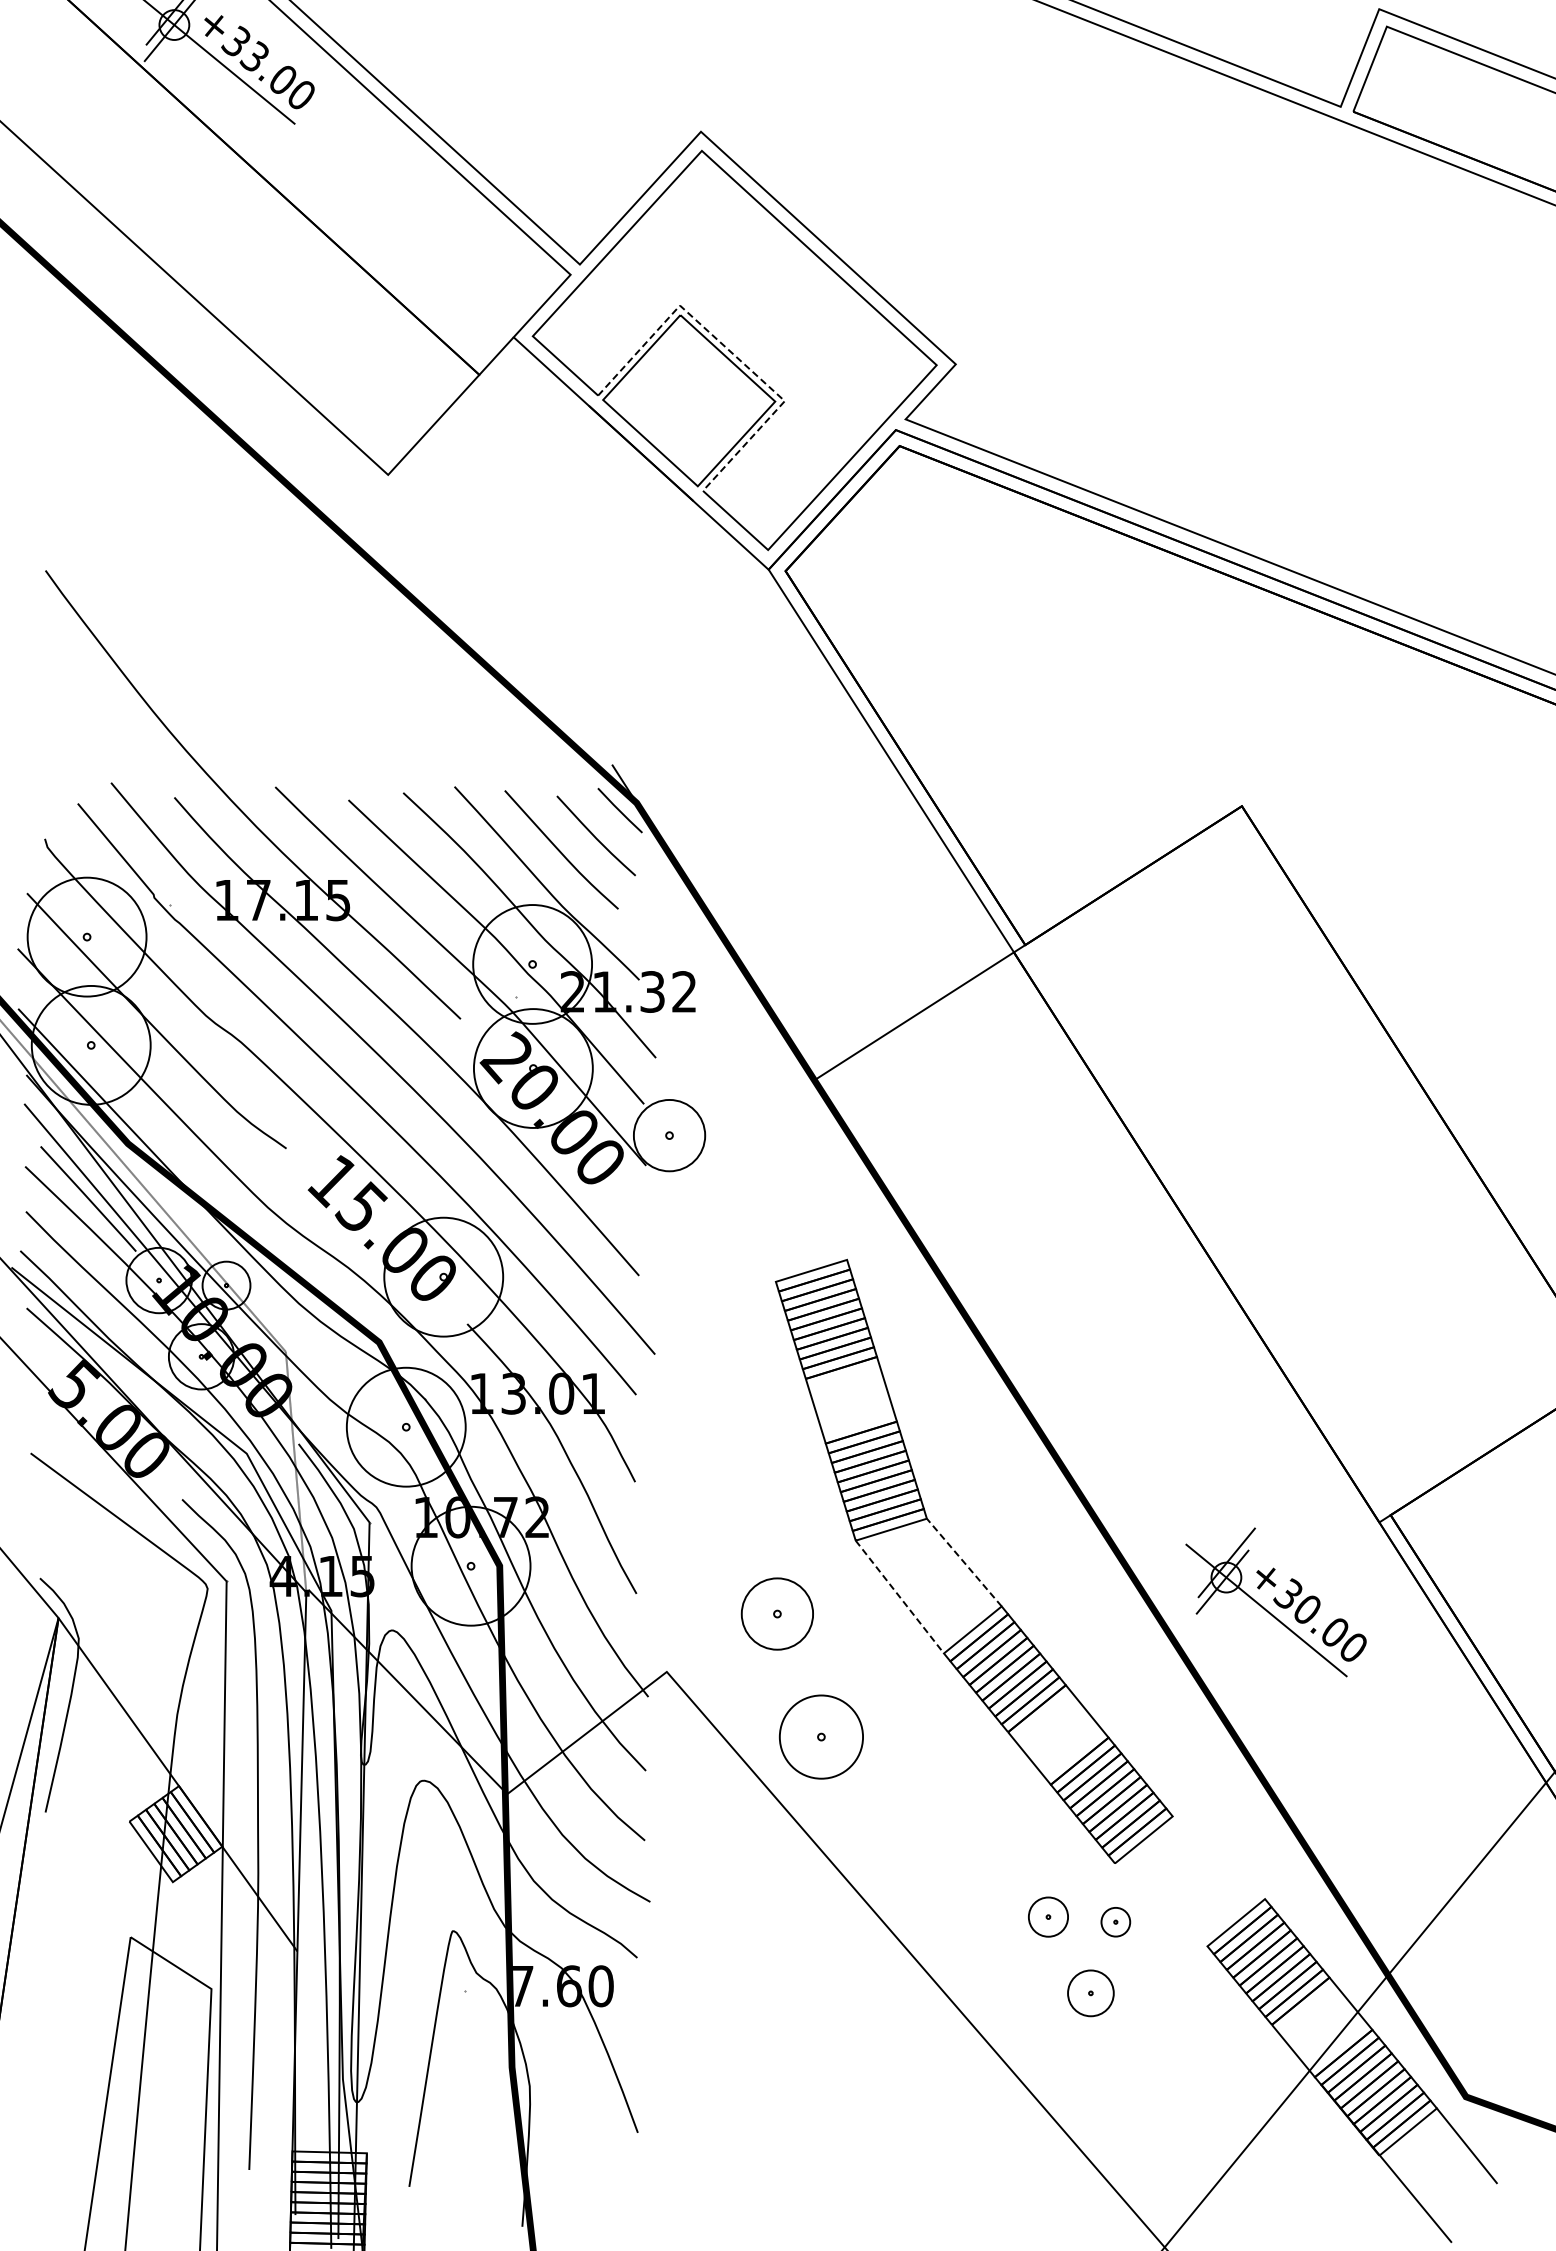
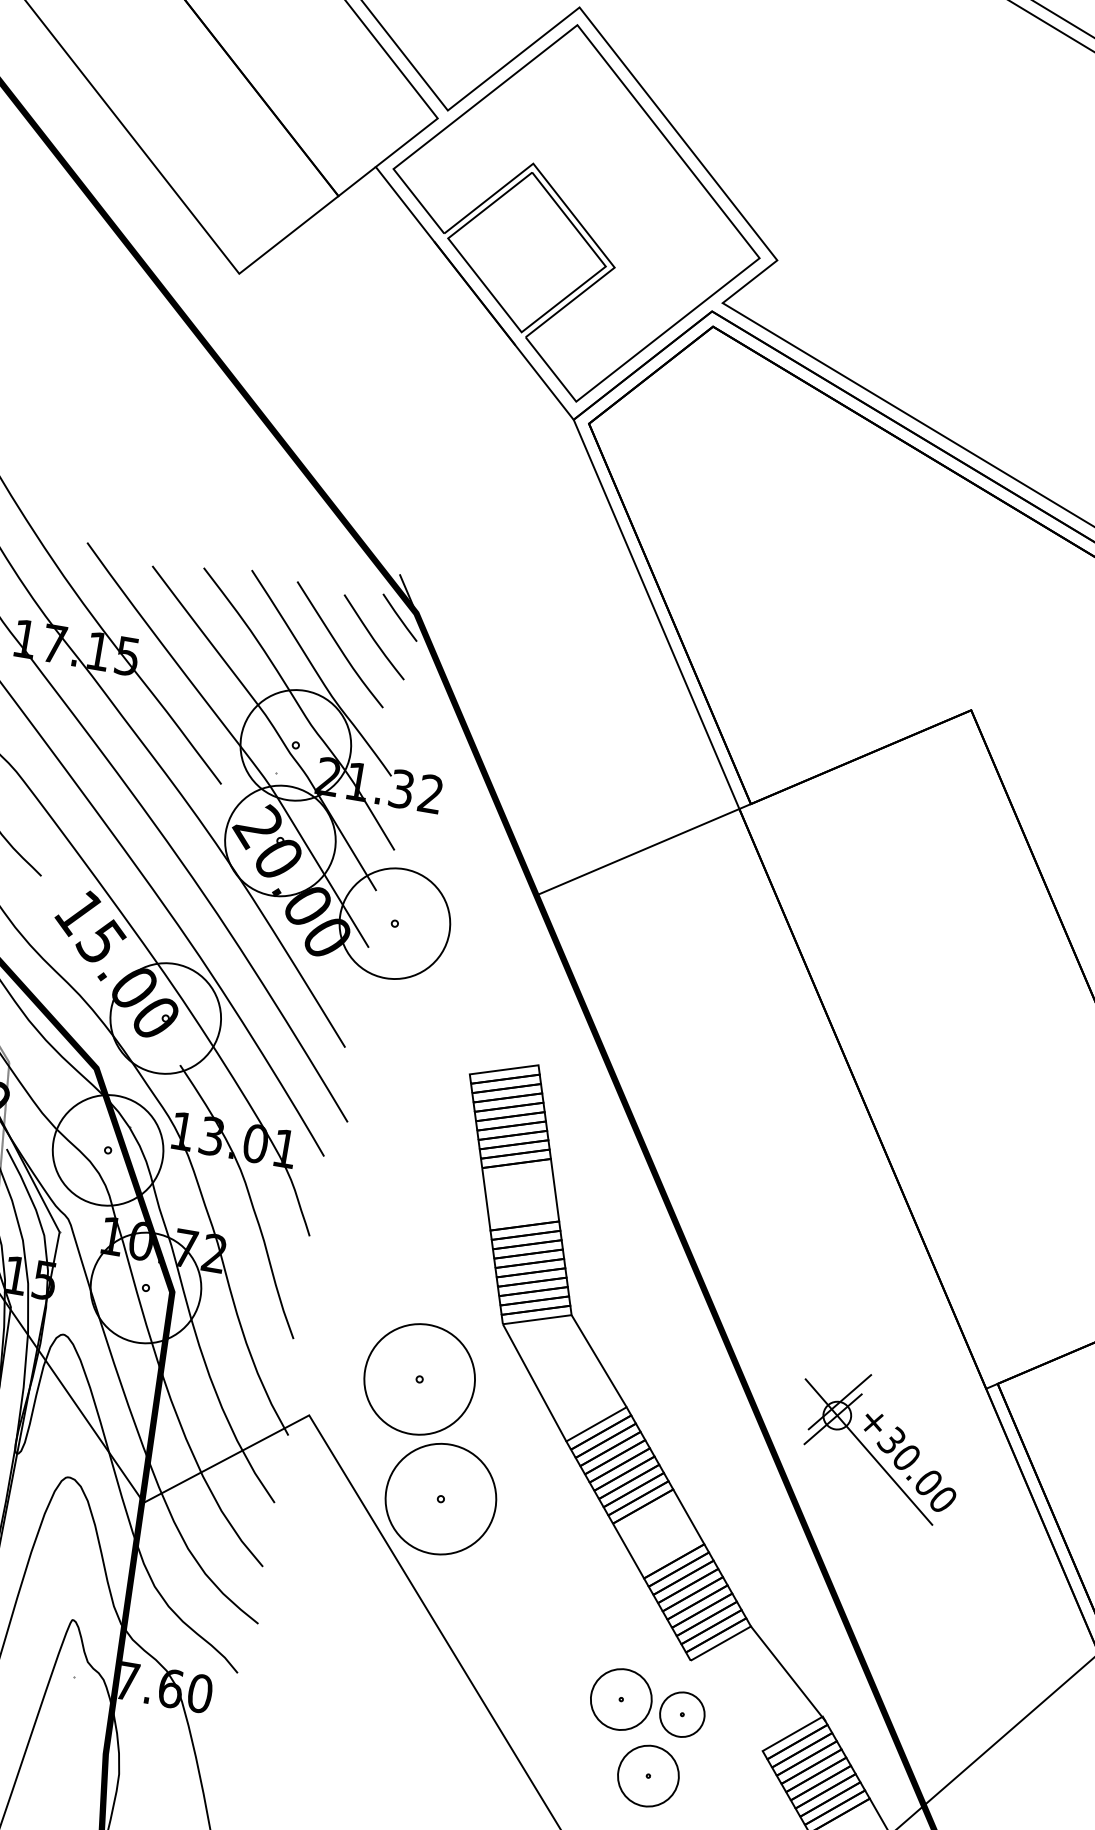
line: (732, 353) -> (574, 215), dashed -> solid
circle: (669, 1135) -> (394, 923), size x1.67
line: (964, 1562) -> (599, 1361), dashed -> solid
line: (899, 1597) -> (534, 1383), dashed -> solid
circle: (777, 1613) -> (419, 1378), size x1.67
circle: (820, 1736) -> (440, 1498), size x1.43
line: (1220, 1859) -> (788, 1673), added
circle: (1048, 1916) -> (621, 1699), size x1.67
circle: (1115, 1922) -> (682, 1714), size x1.67
circle: (1090, 1993) -> (648, 1776), size x1.43

